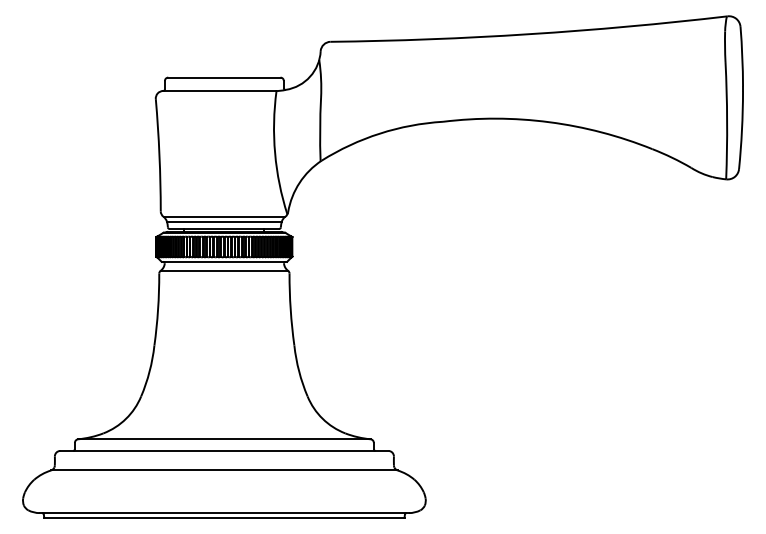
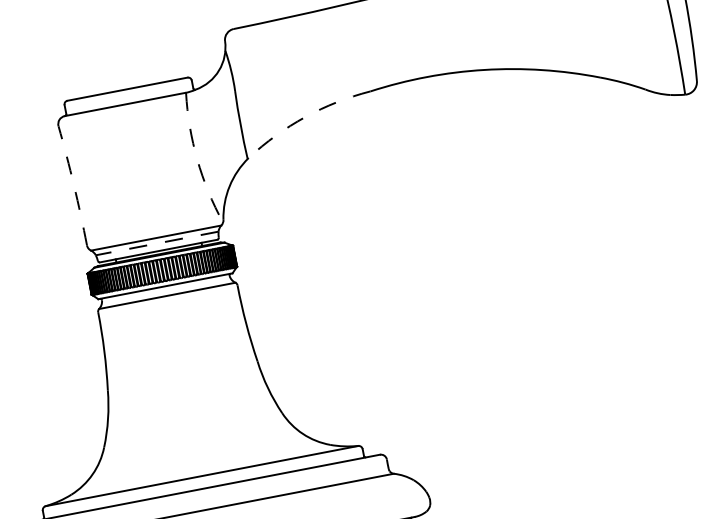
arc: (379, 133) -> (304, 117), solid -> dashed
arc: (275, 153) -> (197, 159), solid -> dashed
arc: (159, 155) -> (74, 185), solid -> dashed
line: (223, 221) -> (156, 243), solid -> dashed

